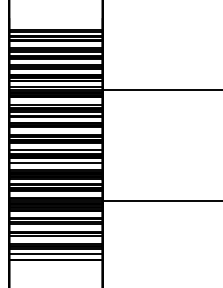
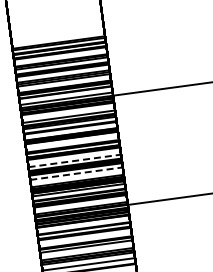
line: (55, 149) -> (74, 160), solid -> dashed
line: (55, 162) -> (76, 173), solid -> dashed

